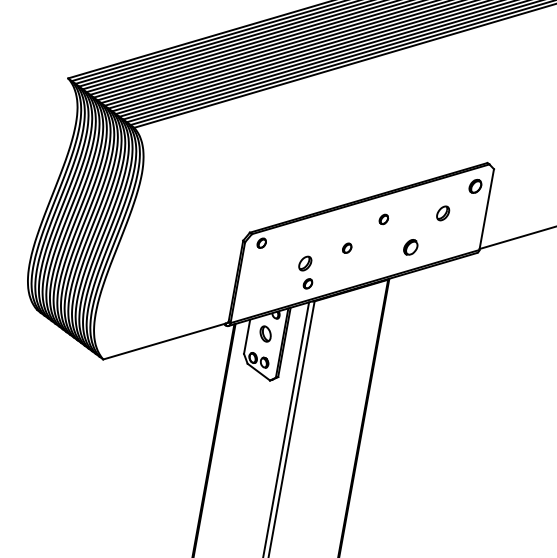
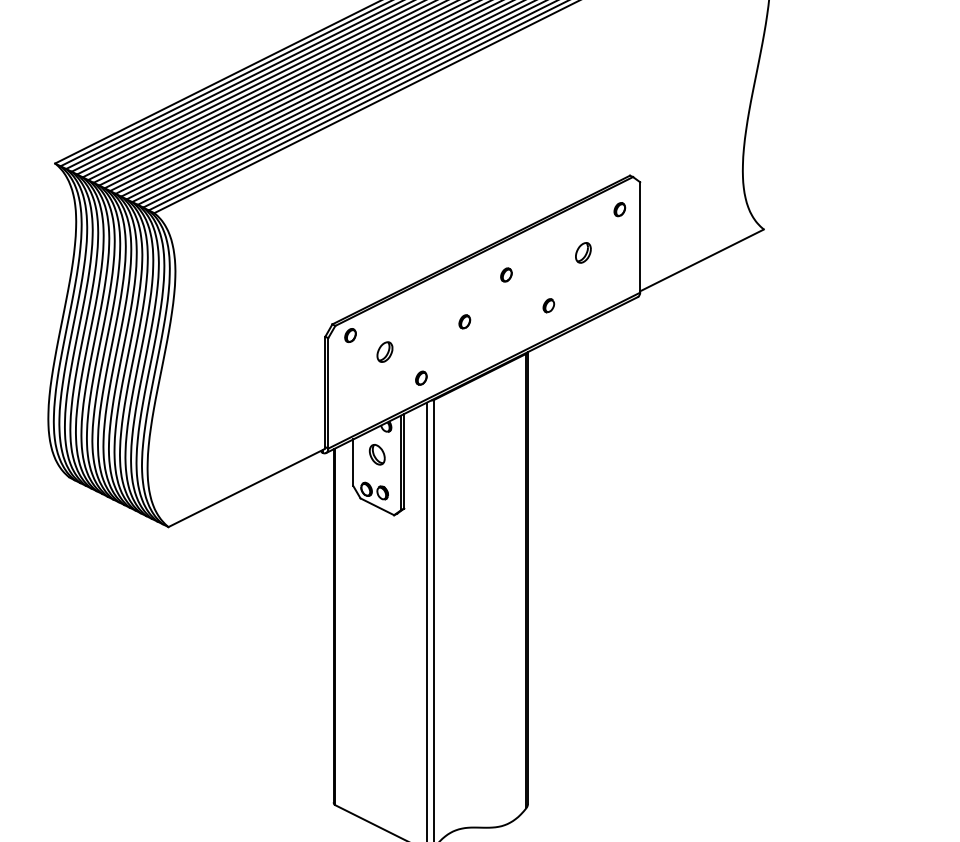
part: (475, 186) -> (619, 209), size x0.71
part: (410, 247) -> (548, 305), size x0.62
part: (305, 263) -> (384, 351), moved

